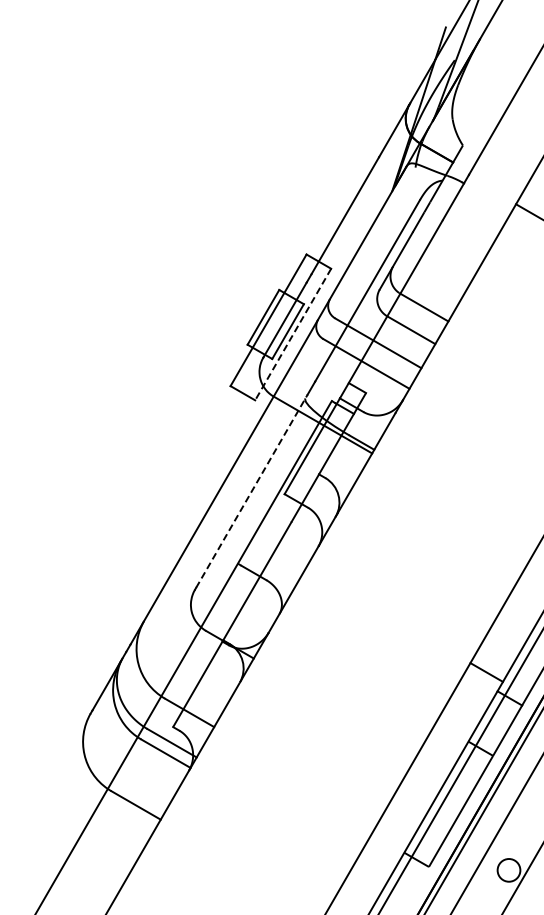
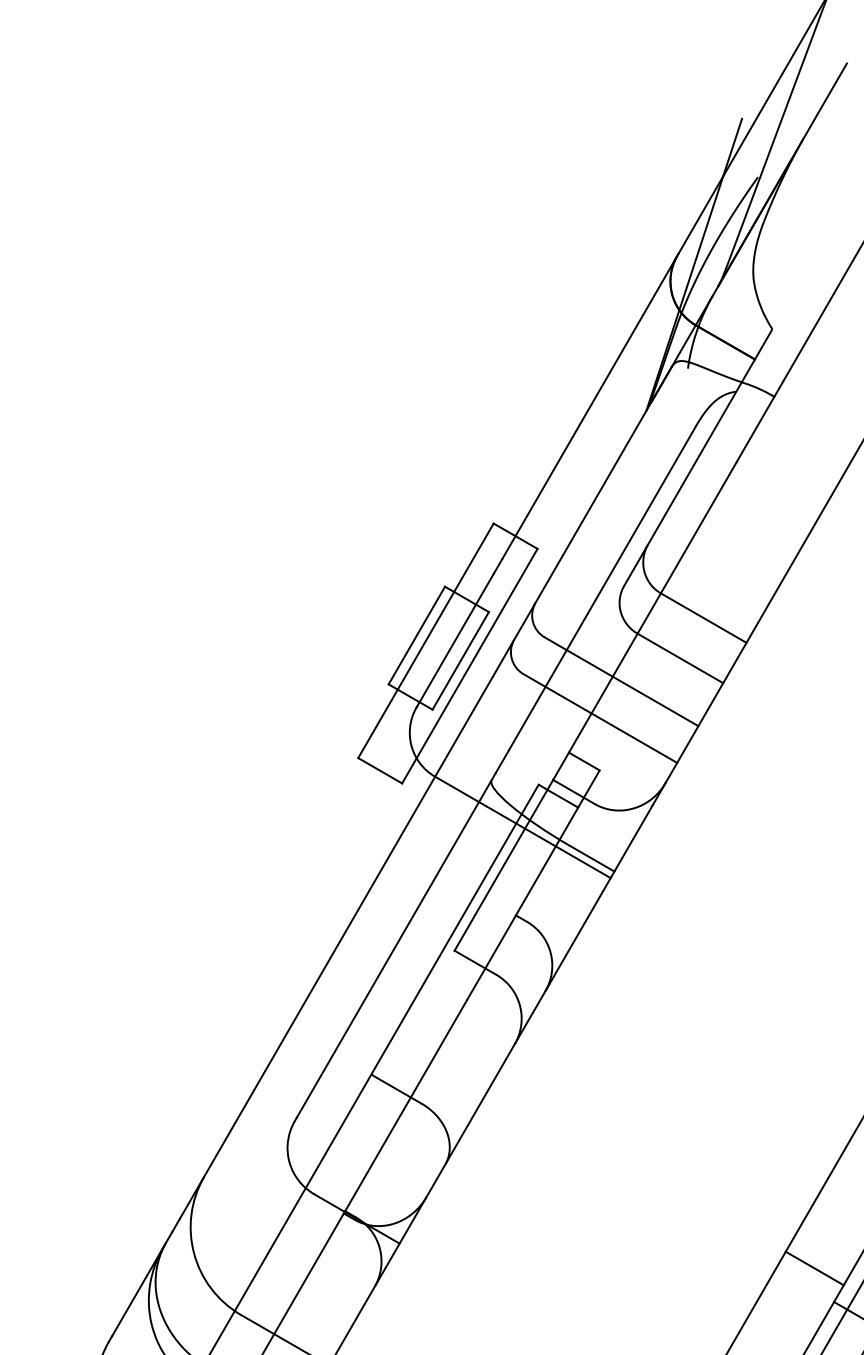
line: (293, 334) -> (470, 666), dashed -> solid
line: (251, 491) -> (395, 945), dashed -> solid

